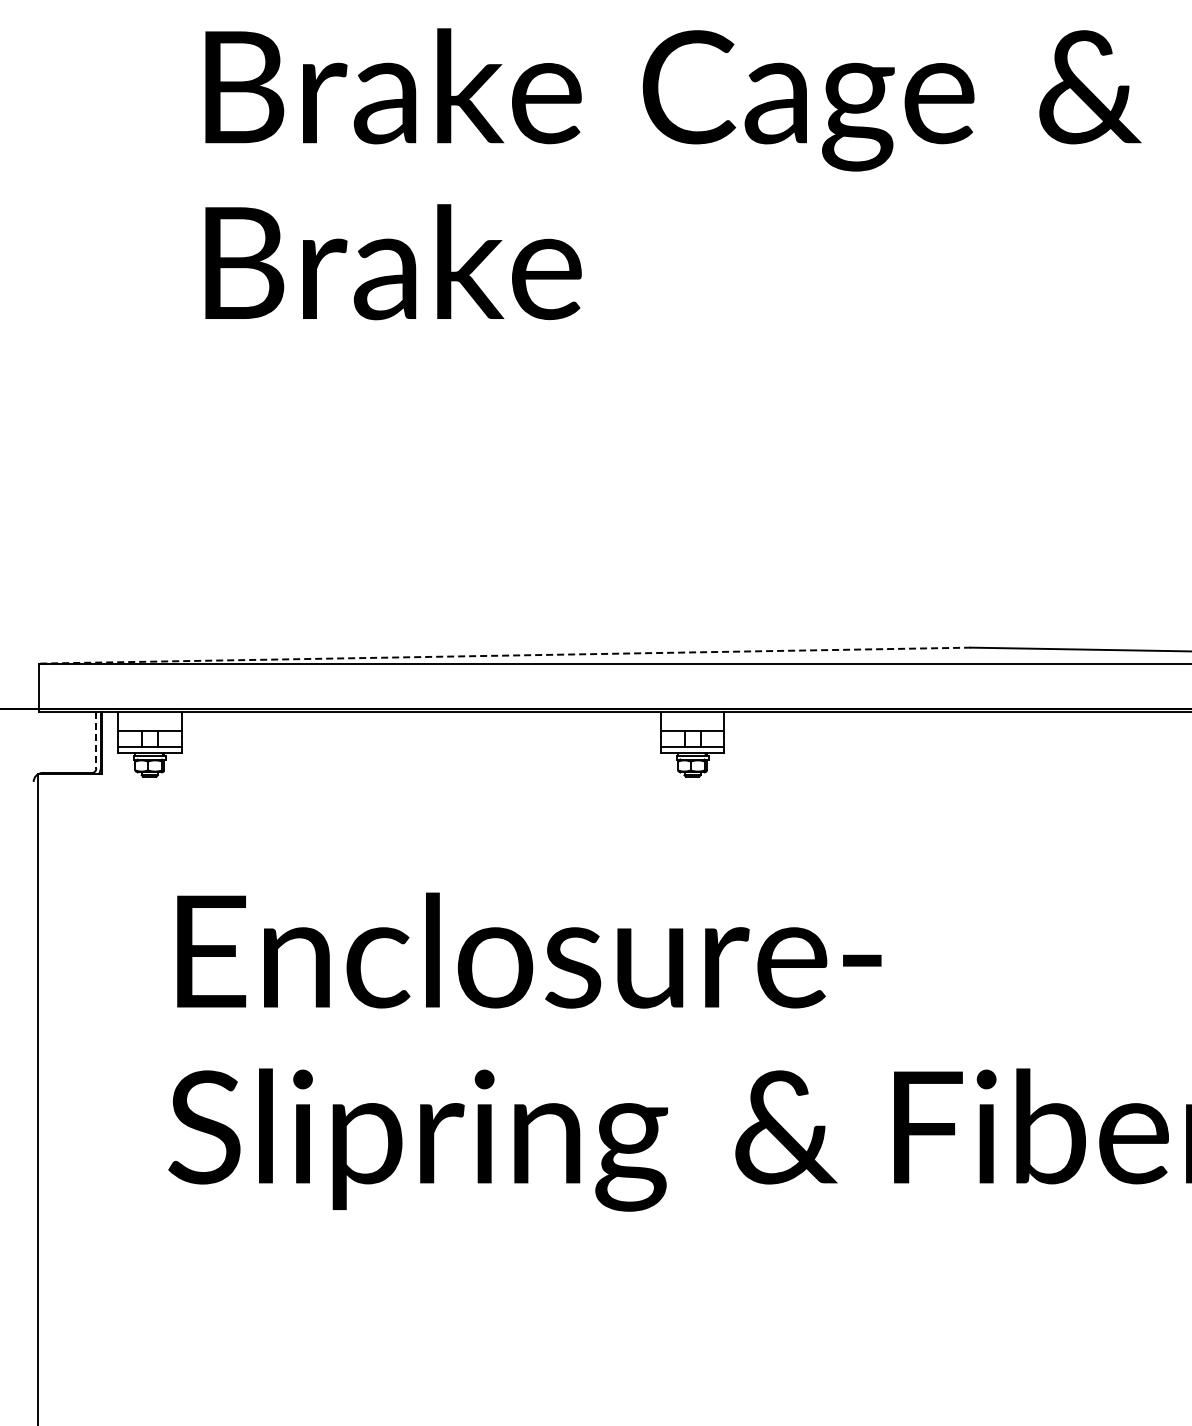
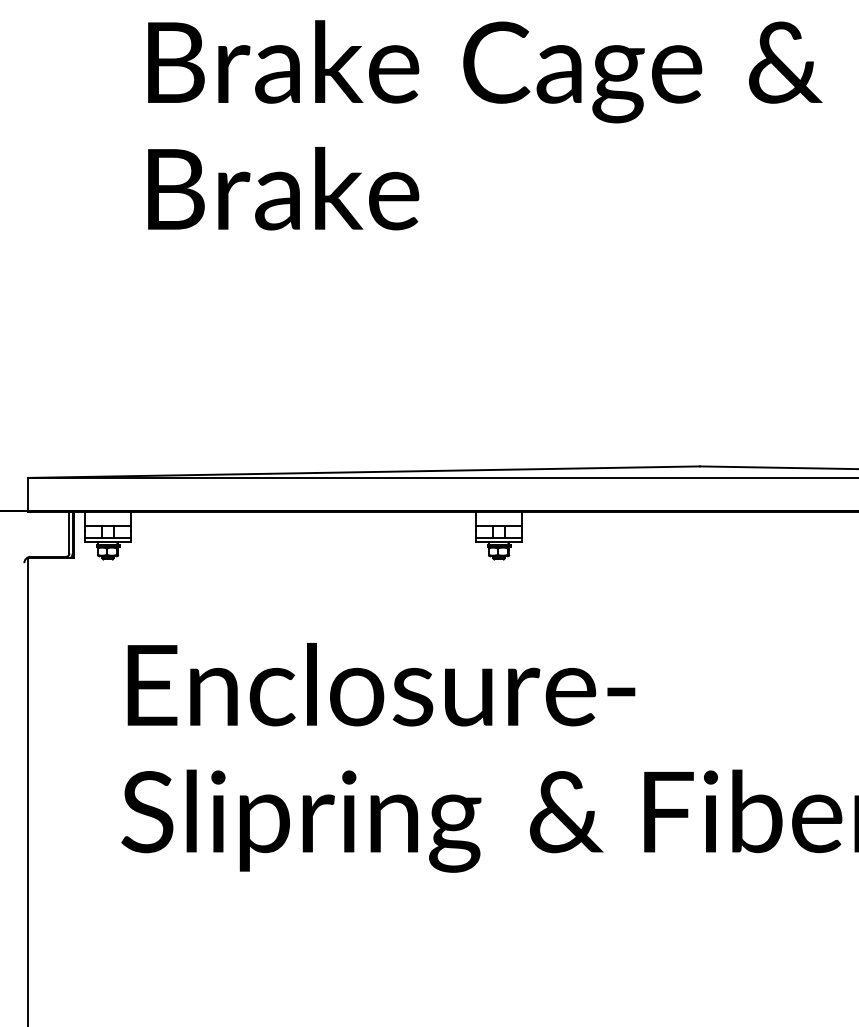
line: (504, 655) -> (363, 472), dashed -> solid
line: (96, 740) -> (69, 533), dashed -> solid

